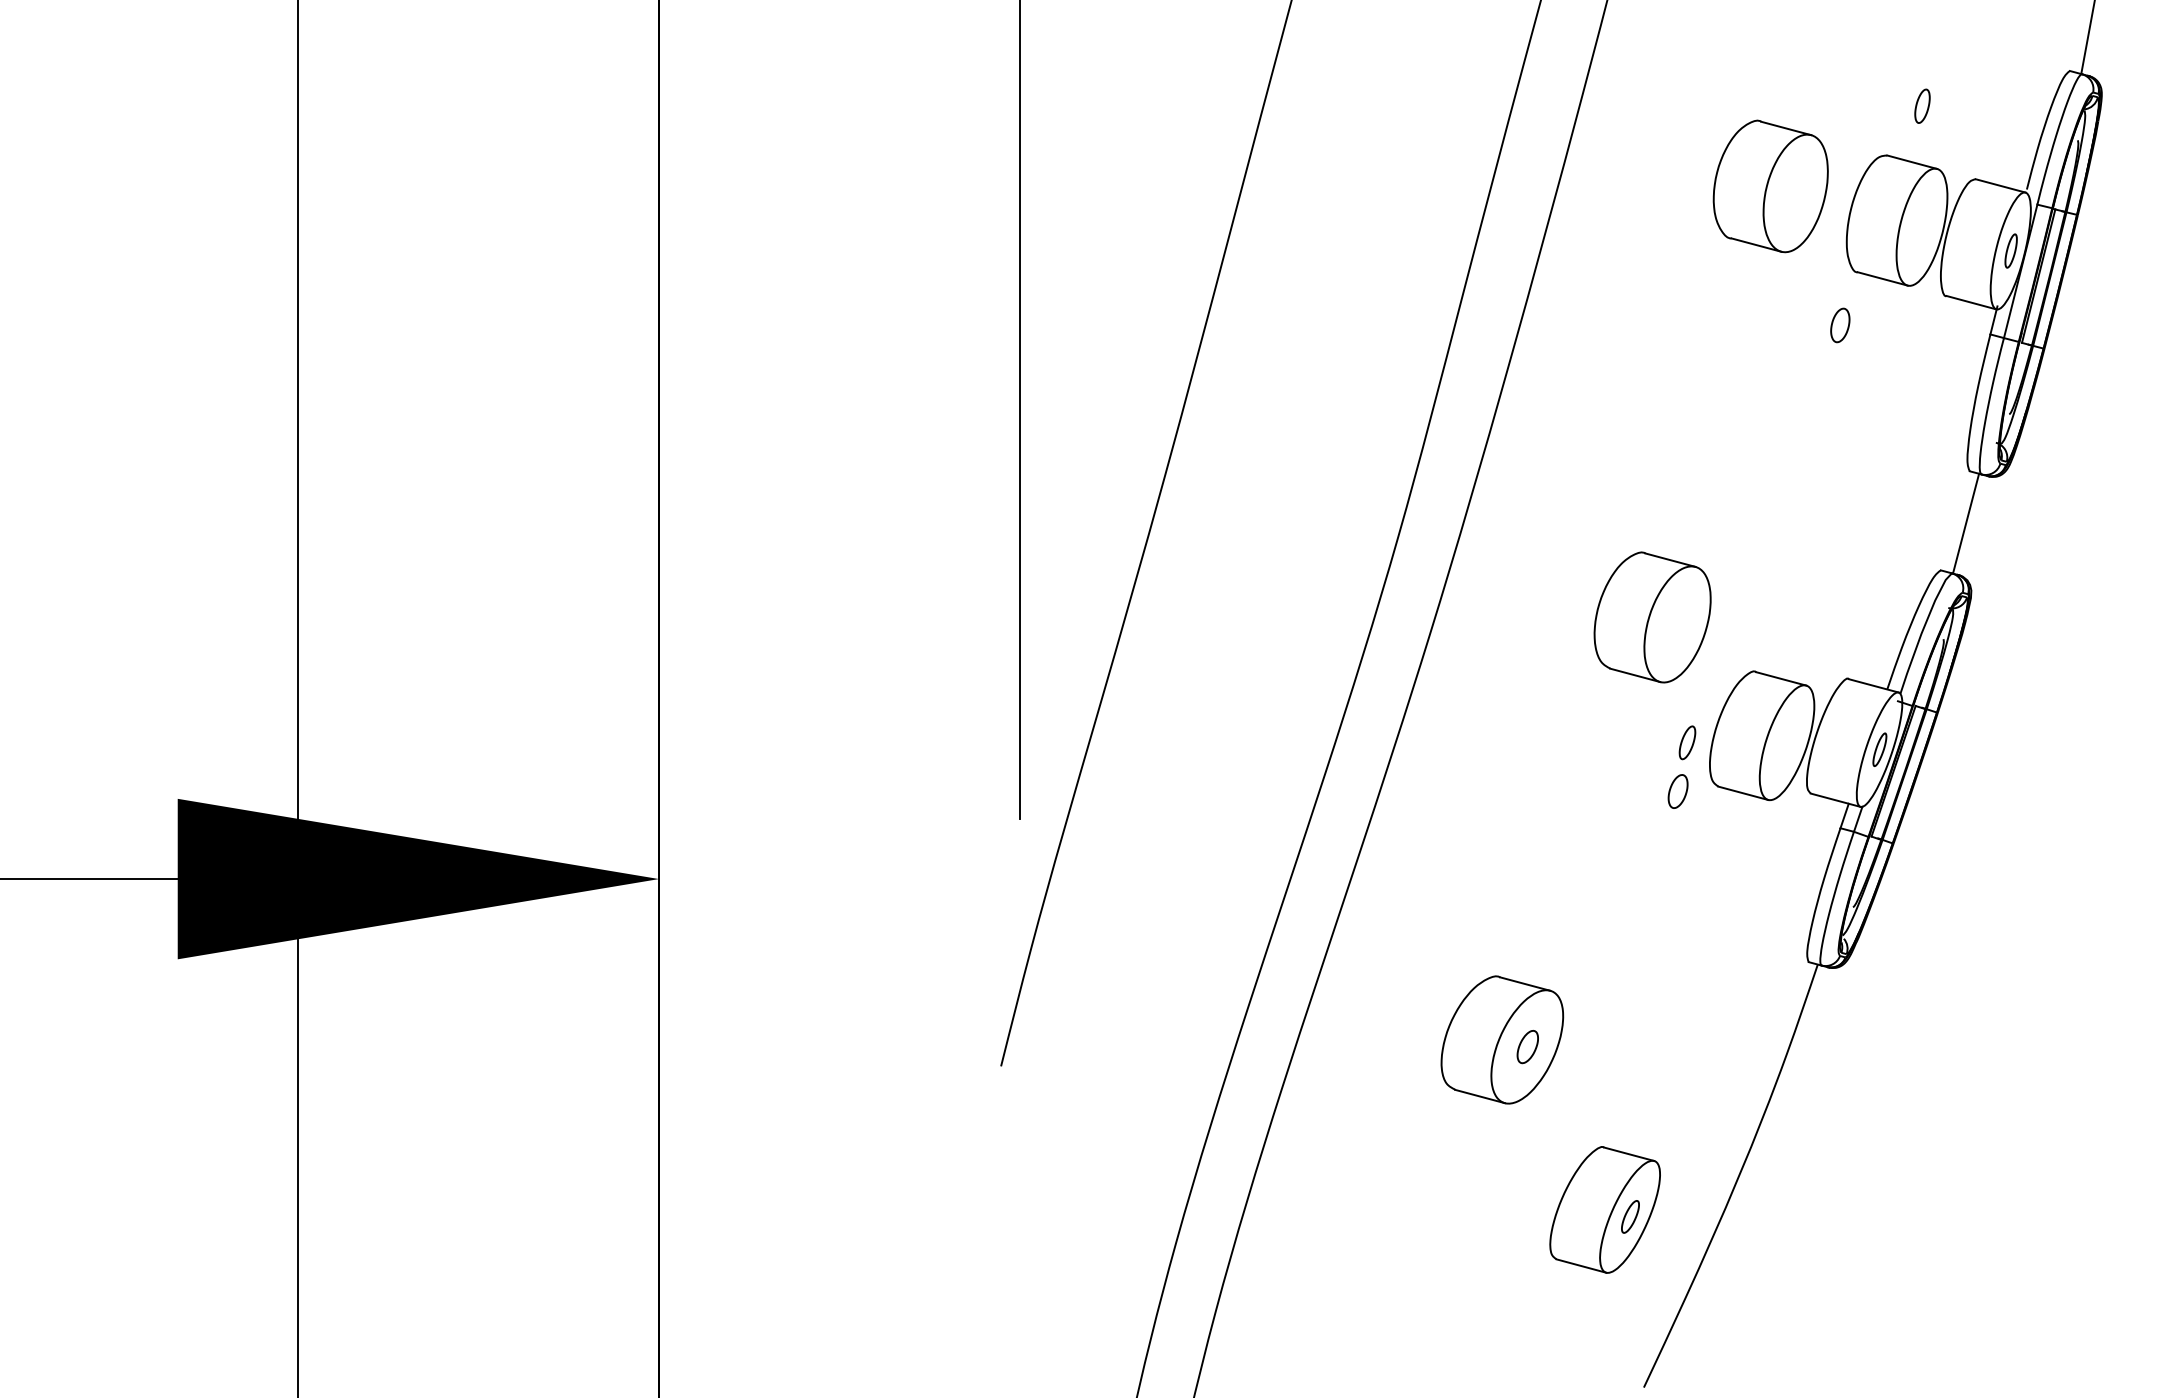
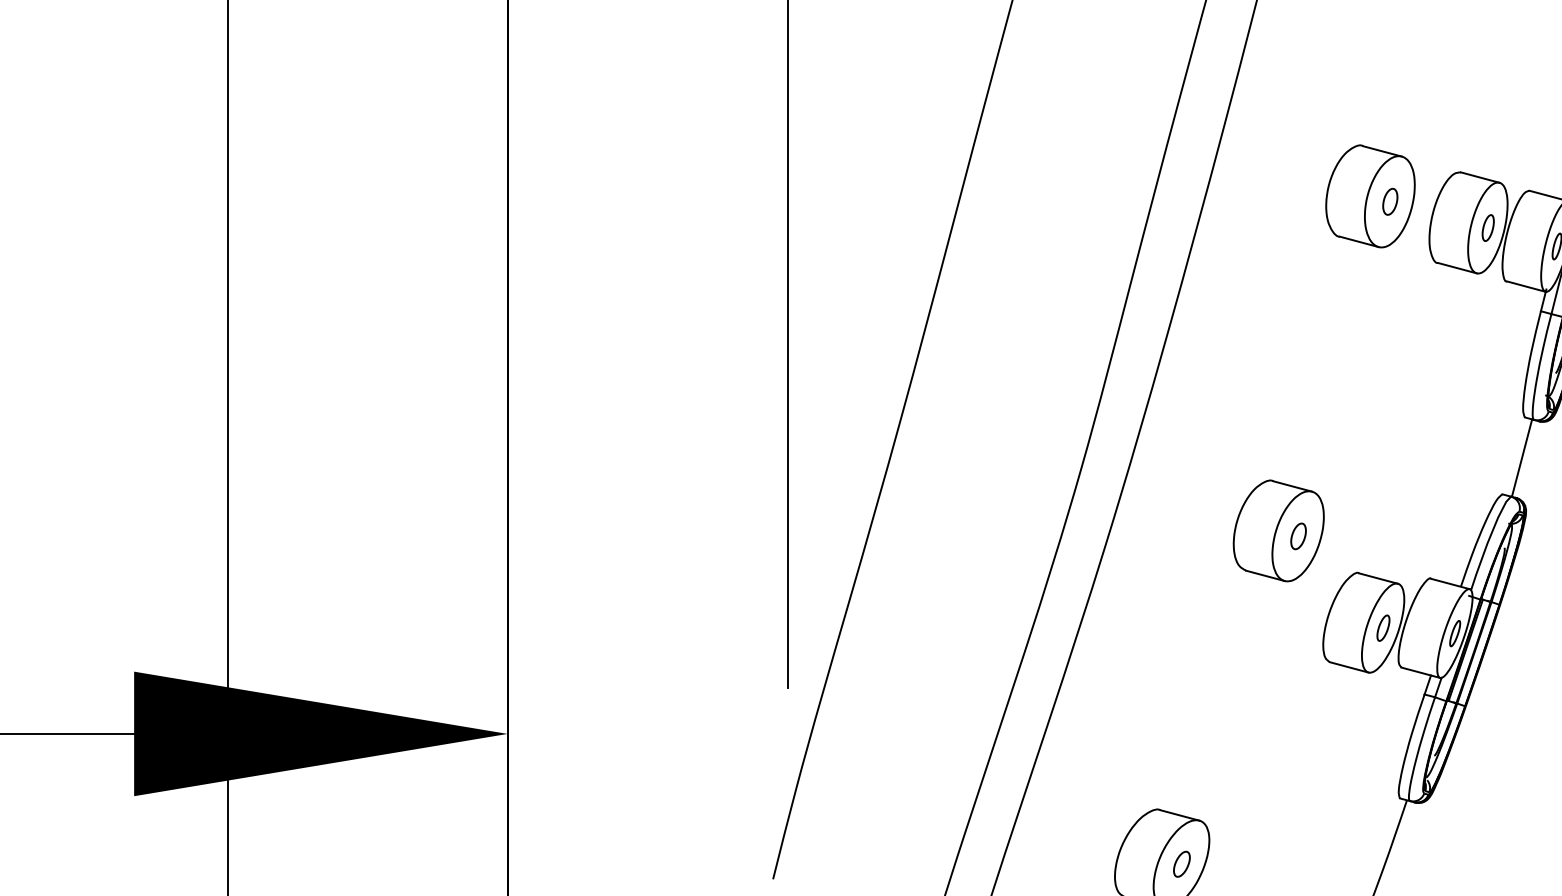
part: (1922, 105) -> (1488, 227), moved
part: (1840, 325) -> (1390, 201), moved
part: (1687, 742) -> (1383, 627), moved
part: (1677, 791) -> (1298, 536), moved

